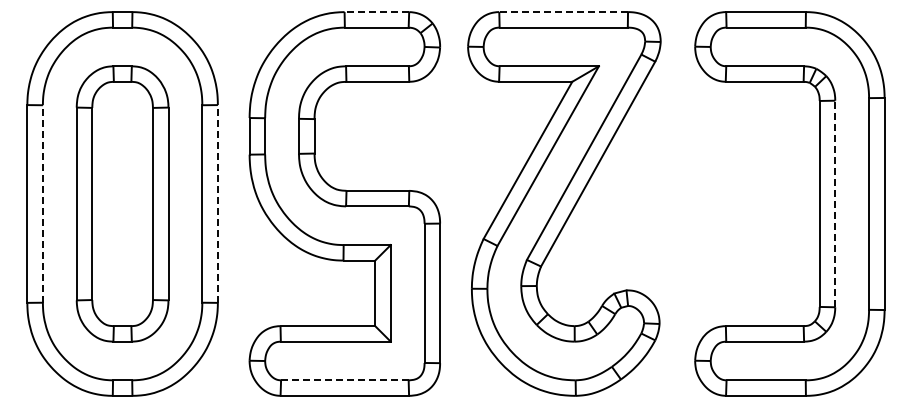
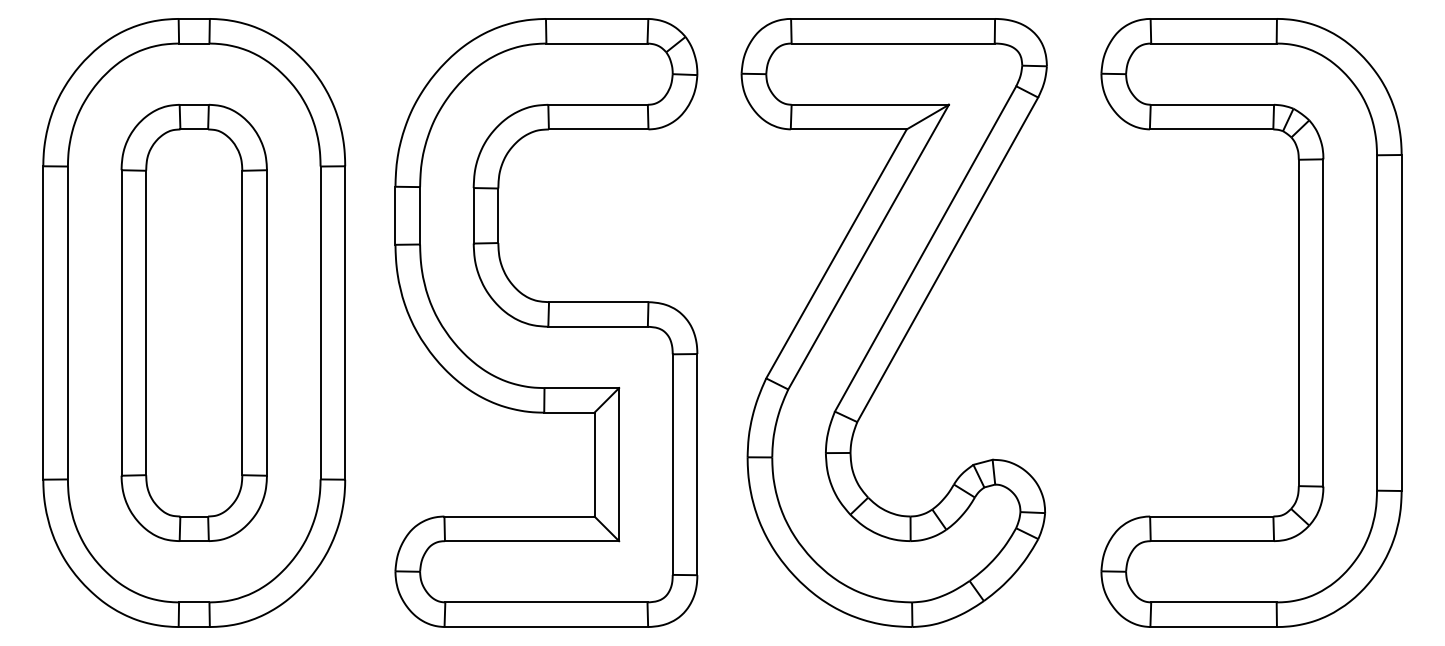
line: (376, 12) -> (596, 19), dashed -> solid
line: (563, 12) -> (892, 19), dashed -> solid
line: (42, 203) -> (67, 322), dashed -> solid
line: (217, 203) -> (344, 322), dashed -> solid
line: (835, 203) -> (1323, 322), dashed -> solid
line: (344, 380) -> (545, 602), dashed -> solid

